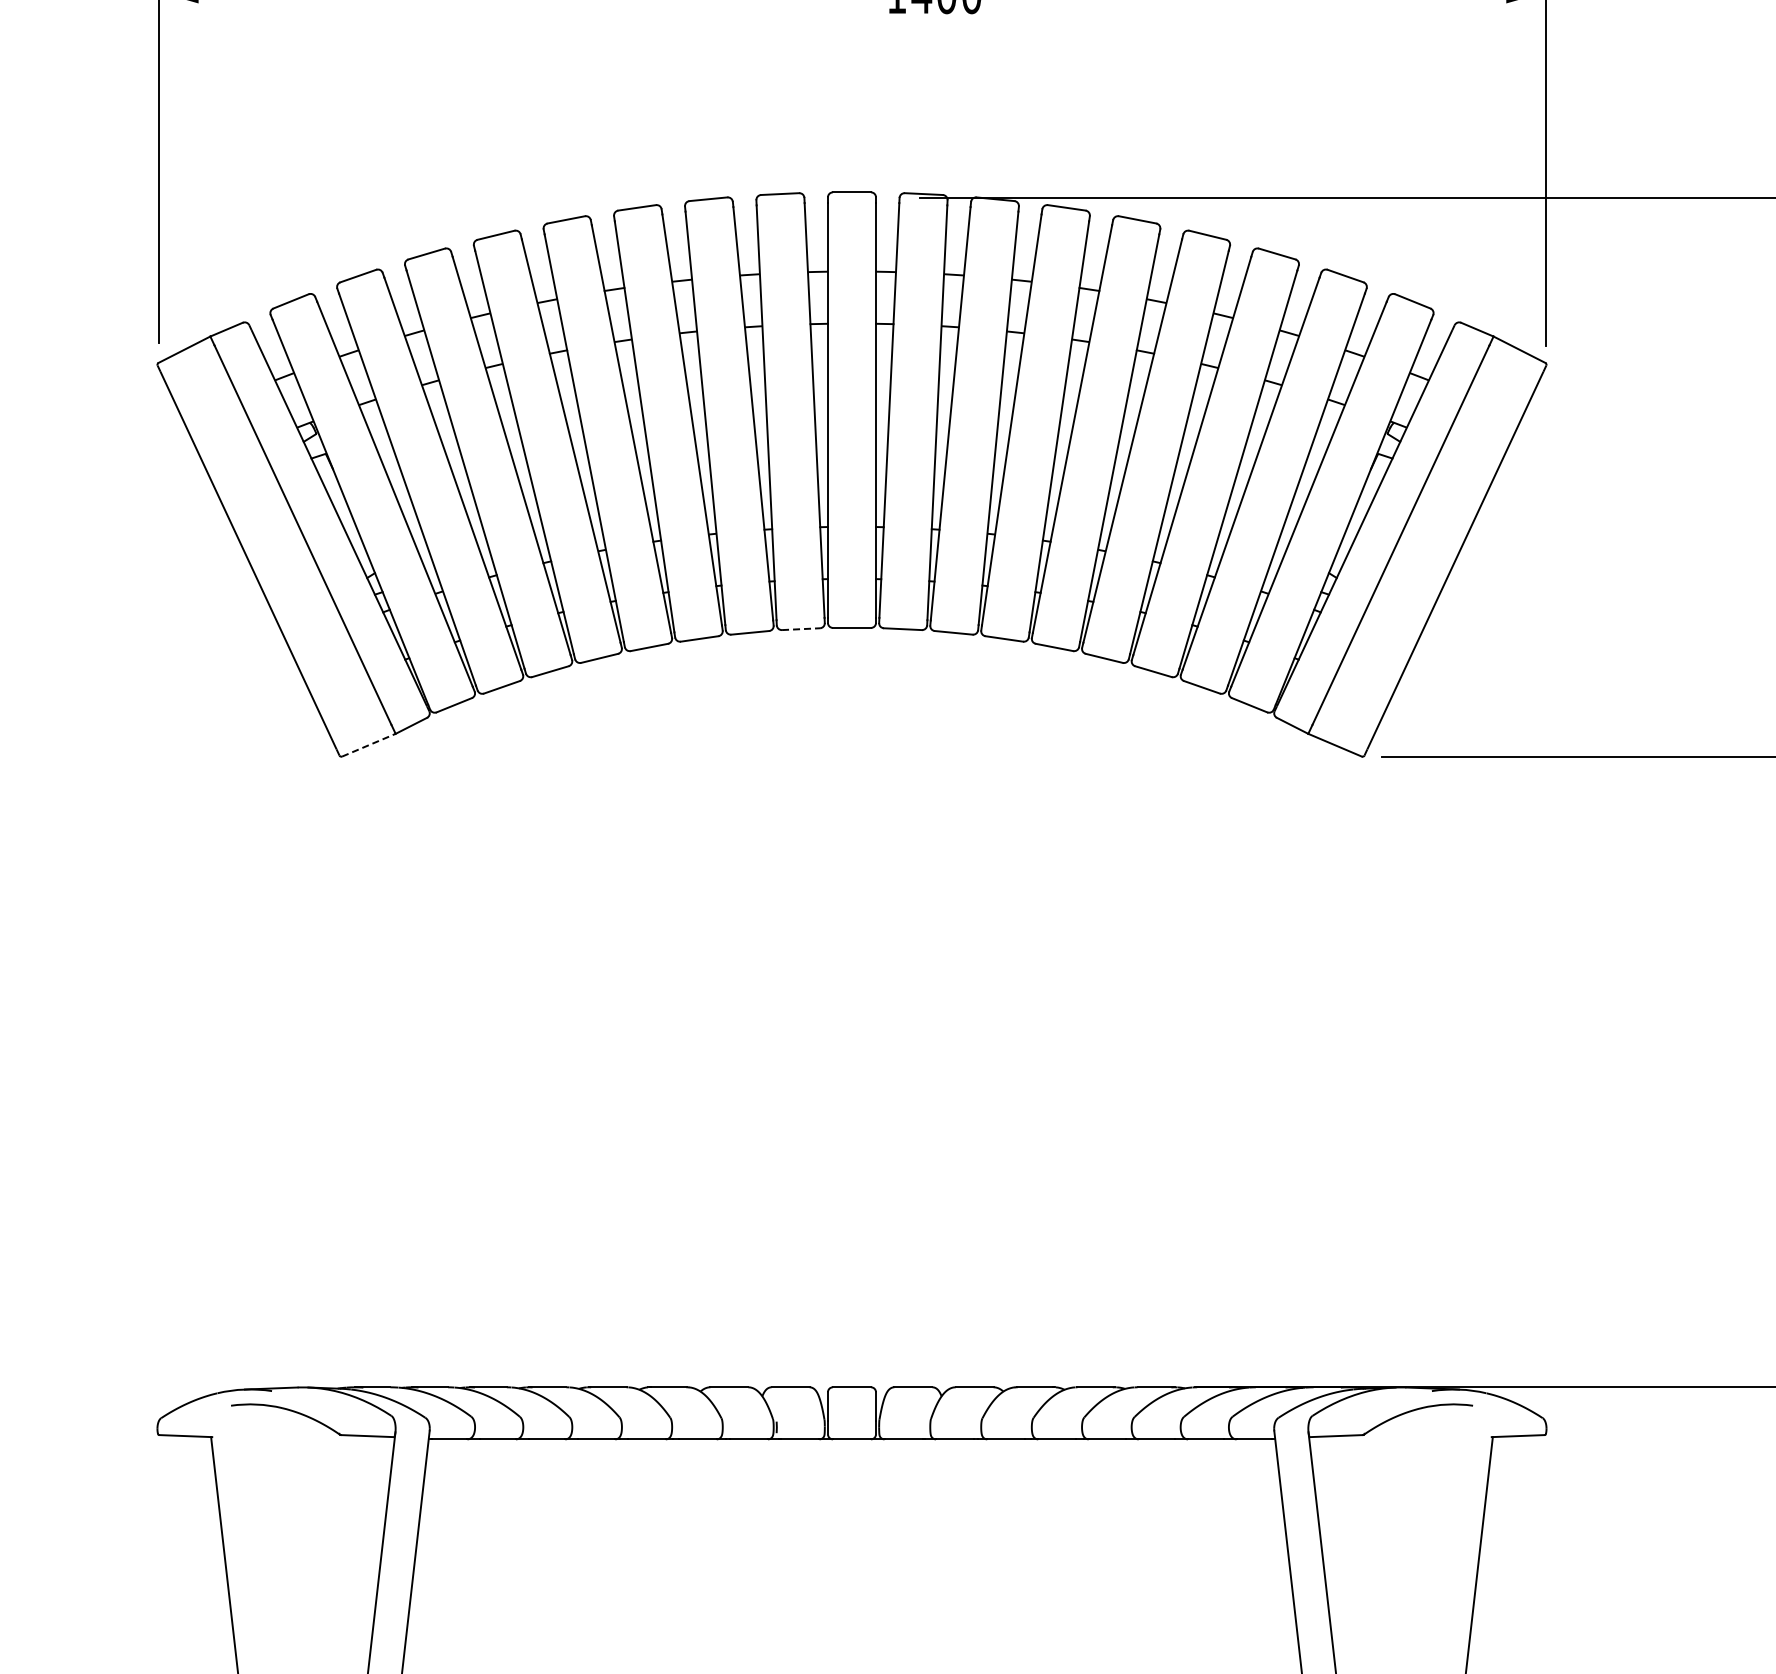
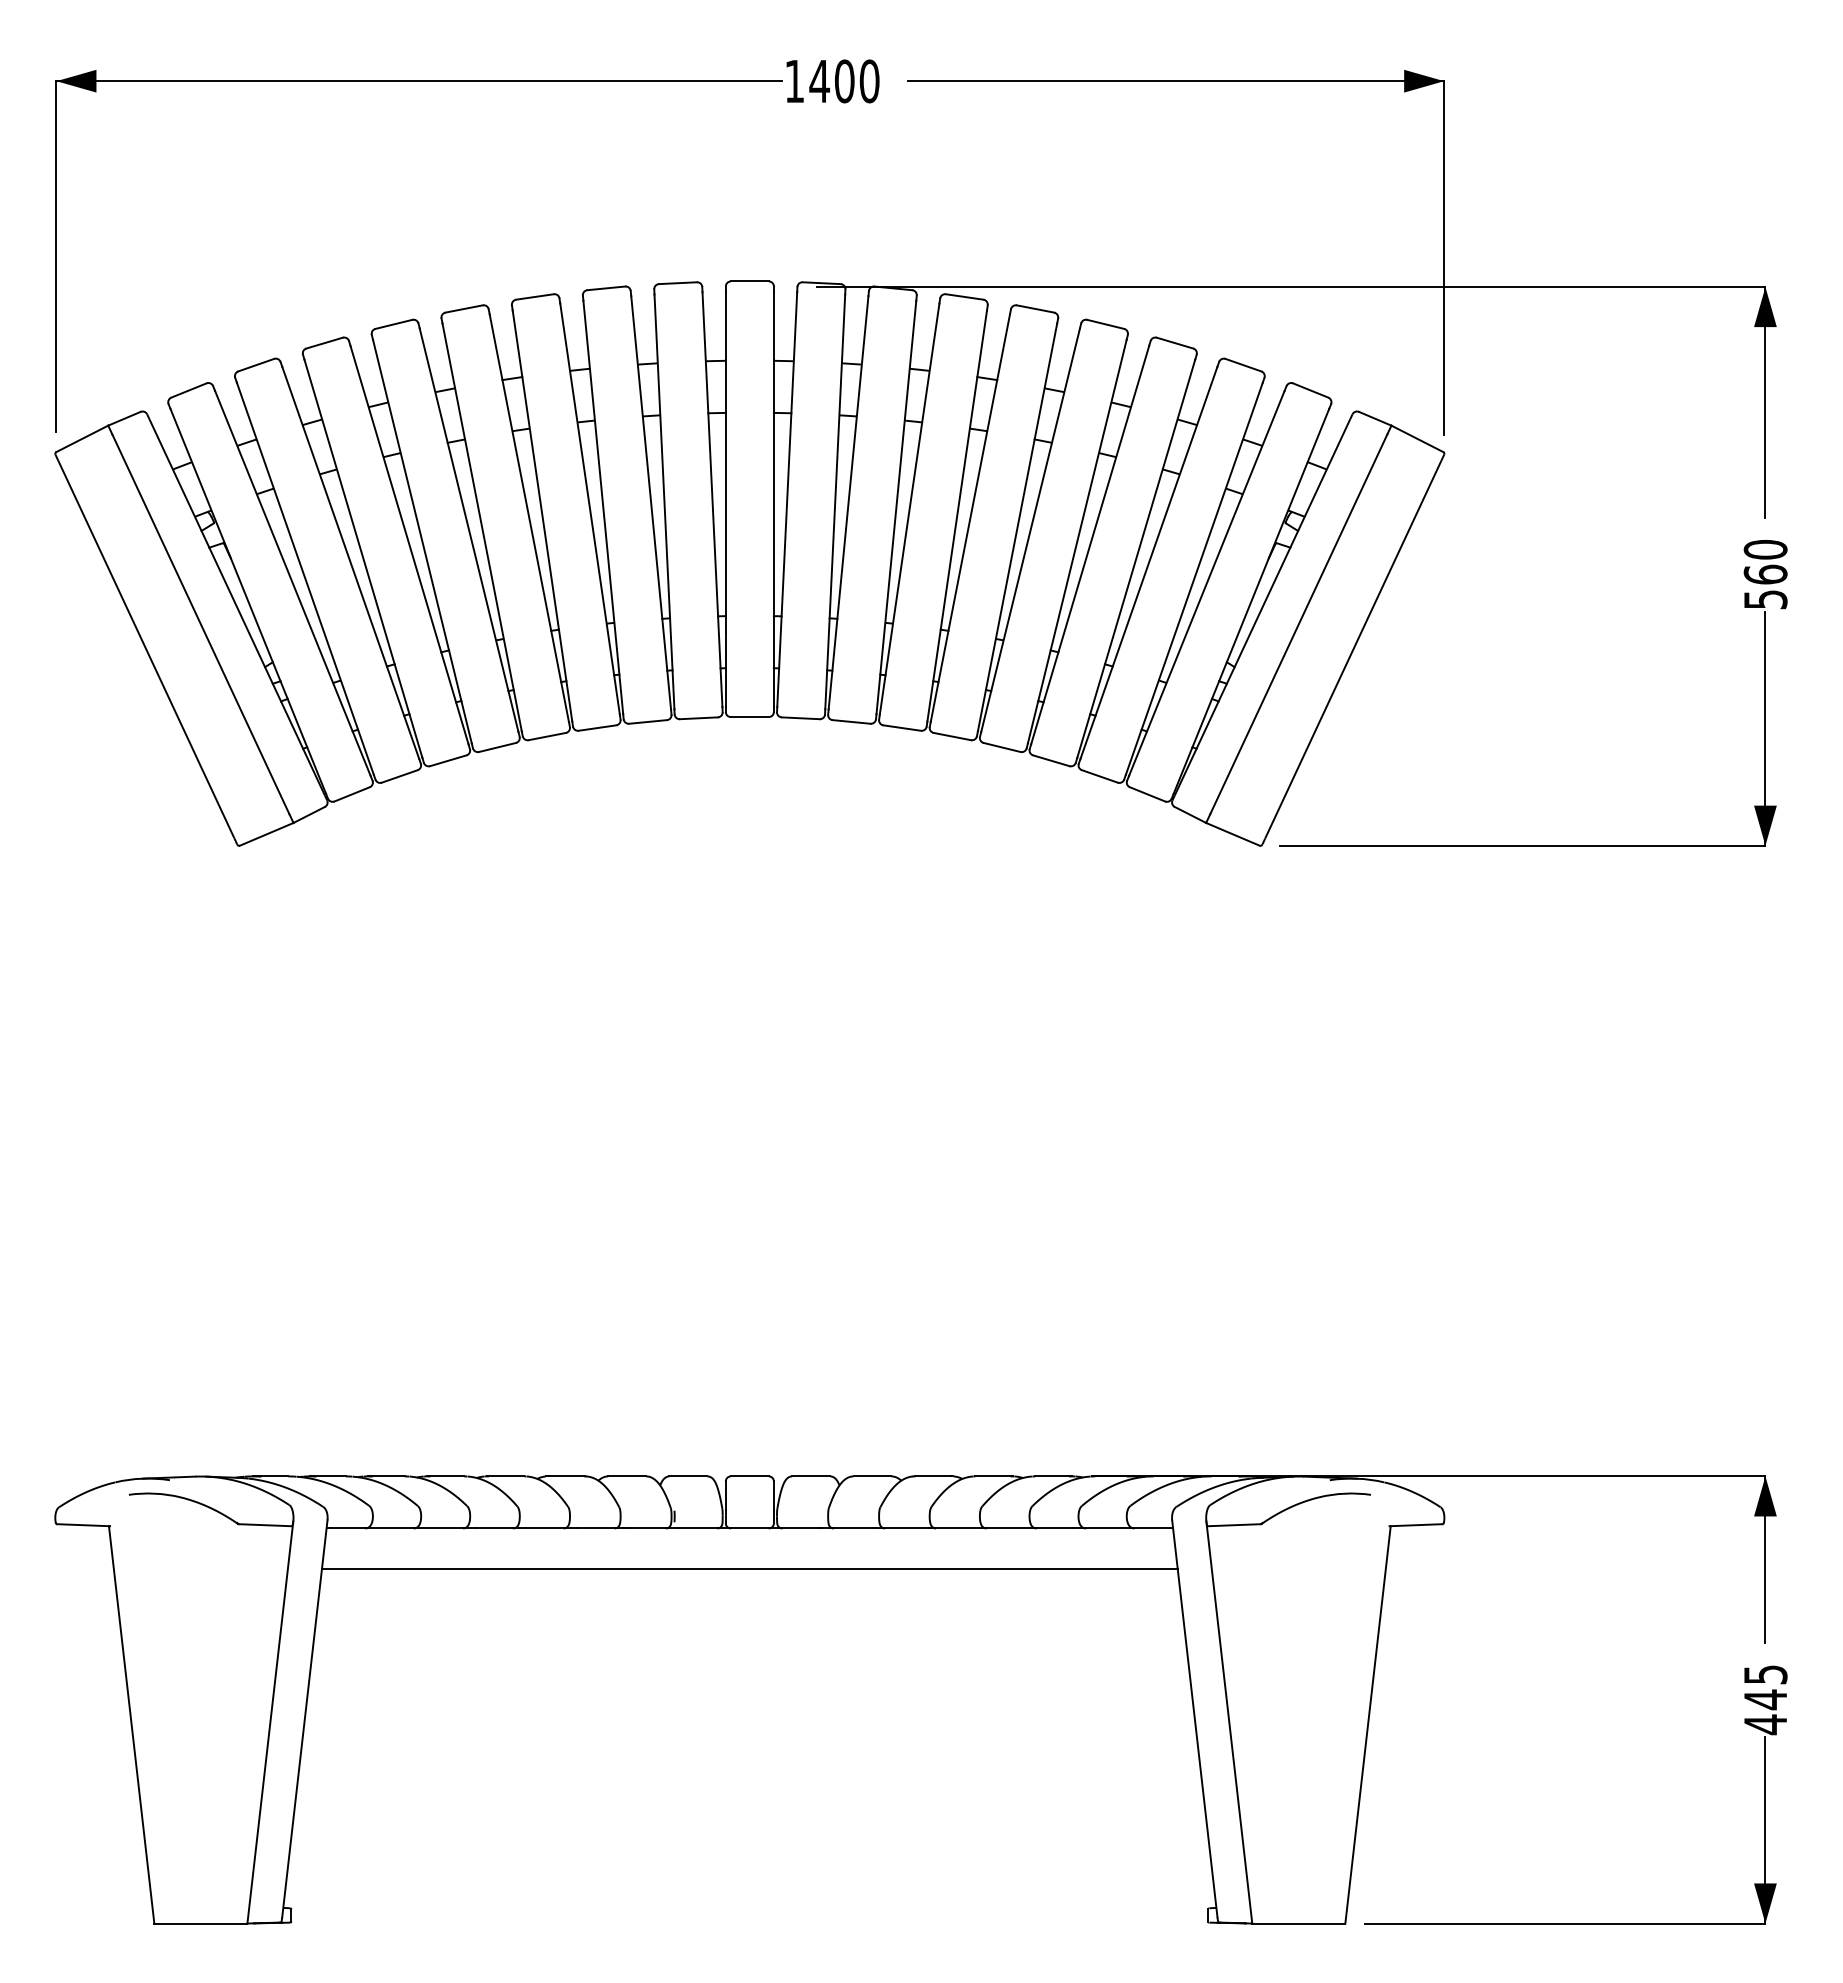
line: (801, 629) -> (699, 718), dashed -> solid
line: (369, 745) -> (267, 834), dashed -> solid
line: (851, 1479) -> (749, 1568), added

